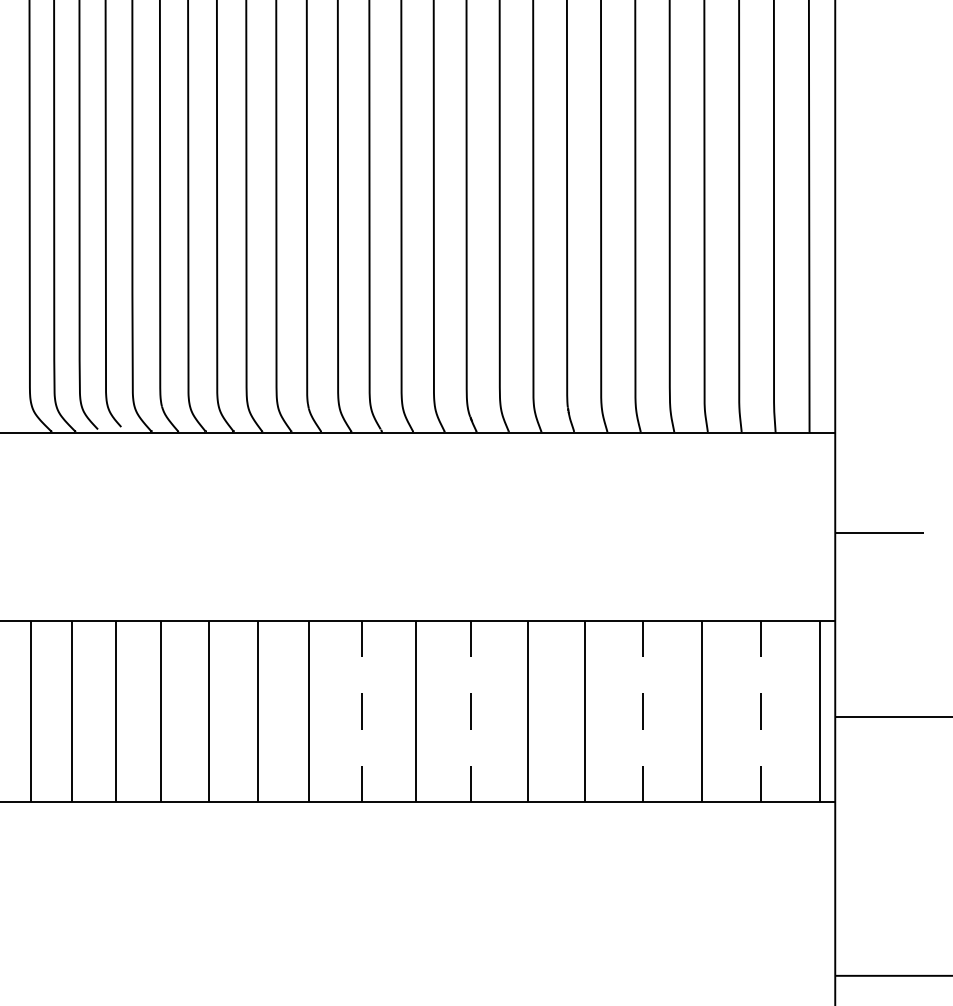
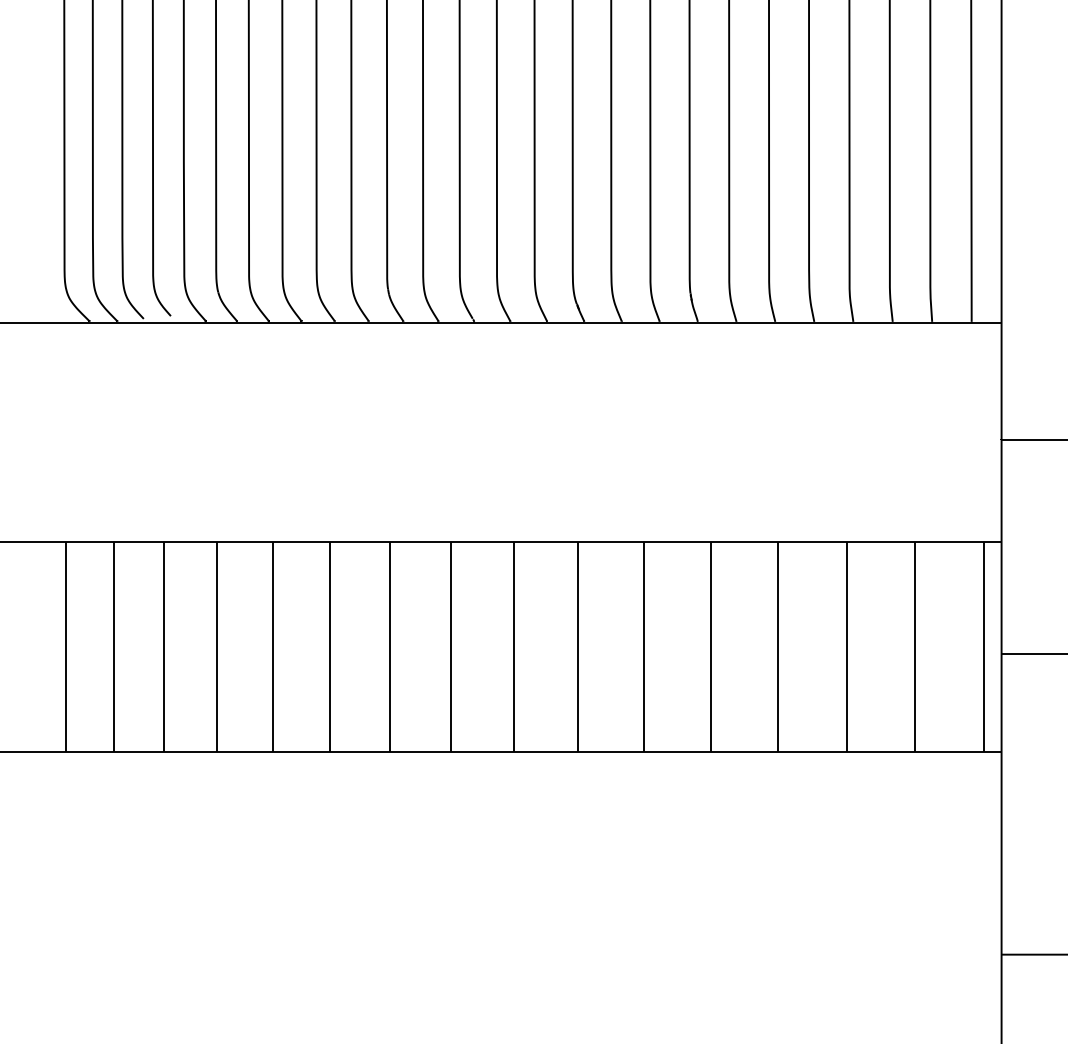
line: (361, 711) -> (450, 647), dashed -> solid
line: (471, 711) -> (578, 647), dashed -> solid
line: (643, 711) -> (778, 647), dashed -> solid
line: (761, 711) -> (915, 647), dashed -> solid

